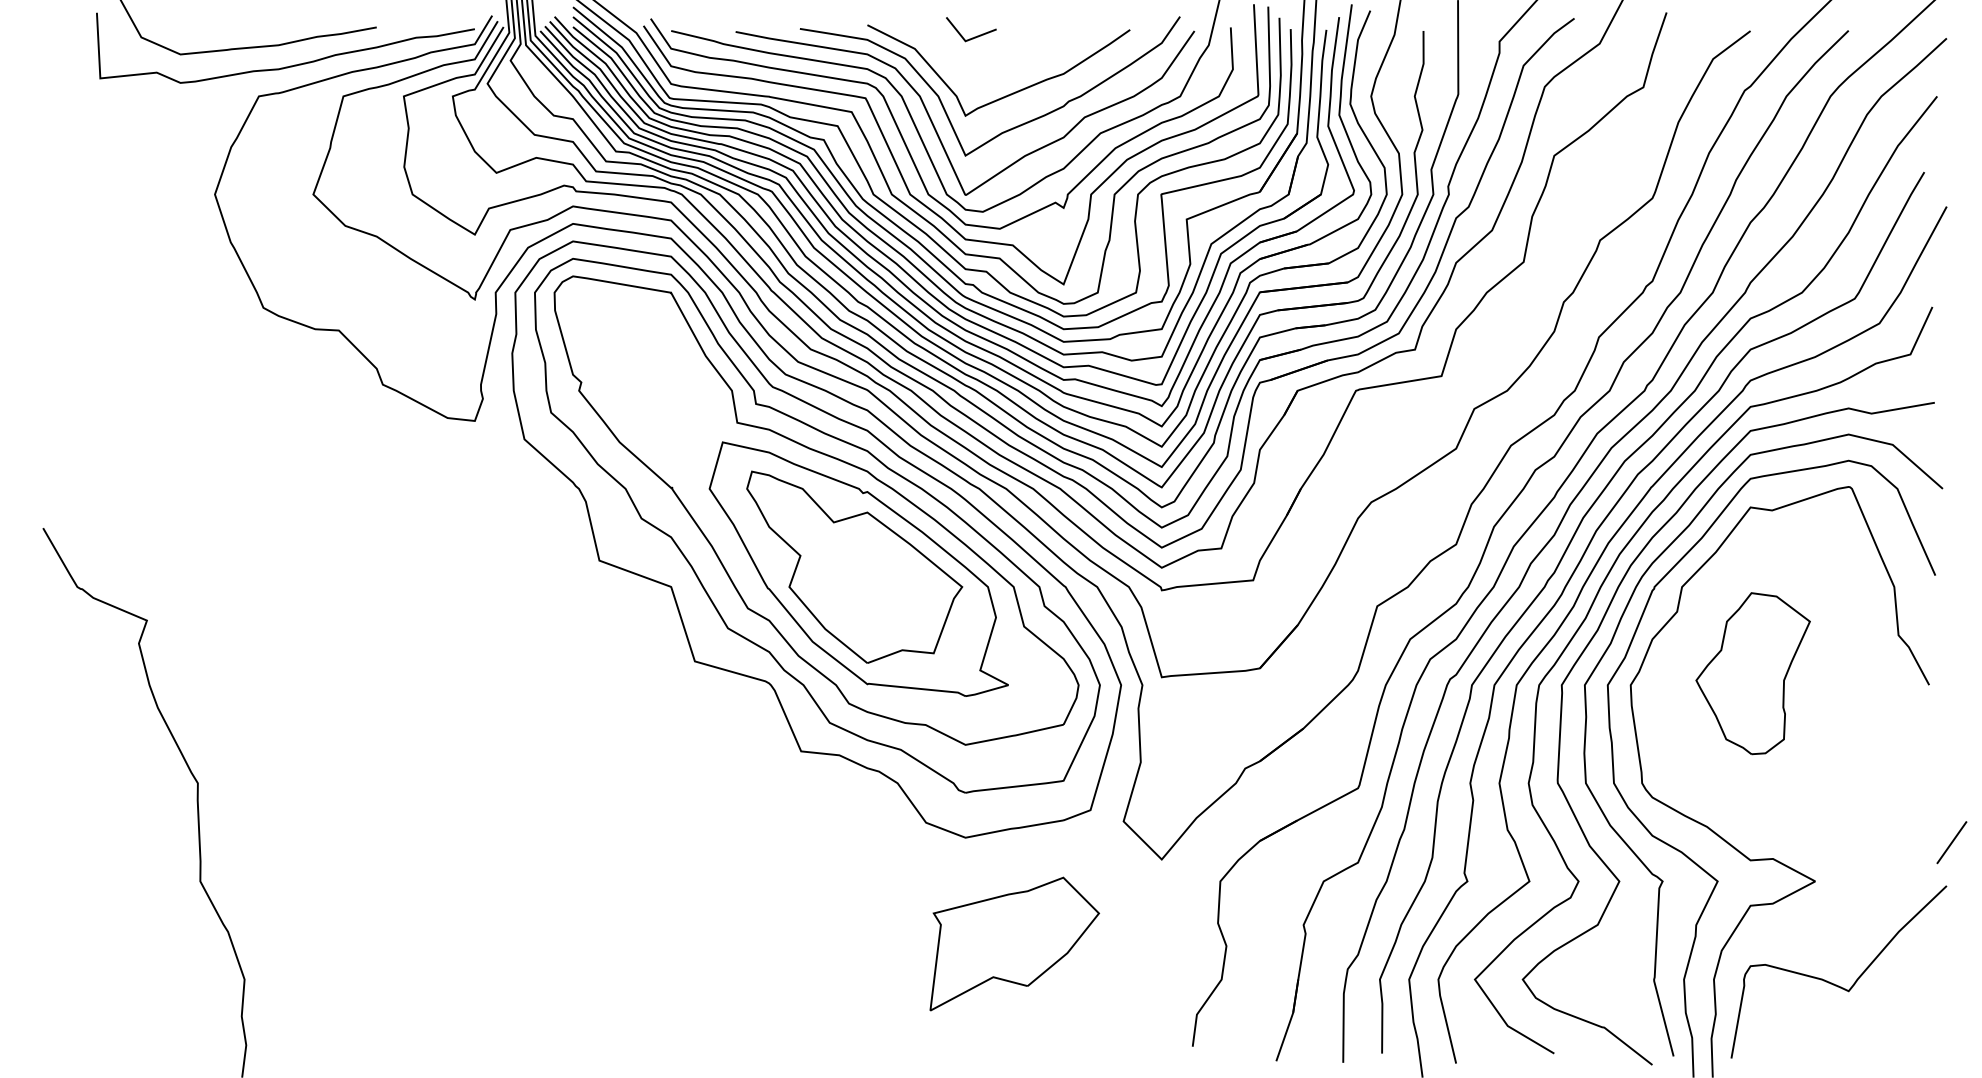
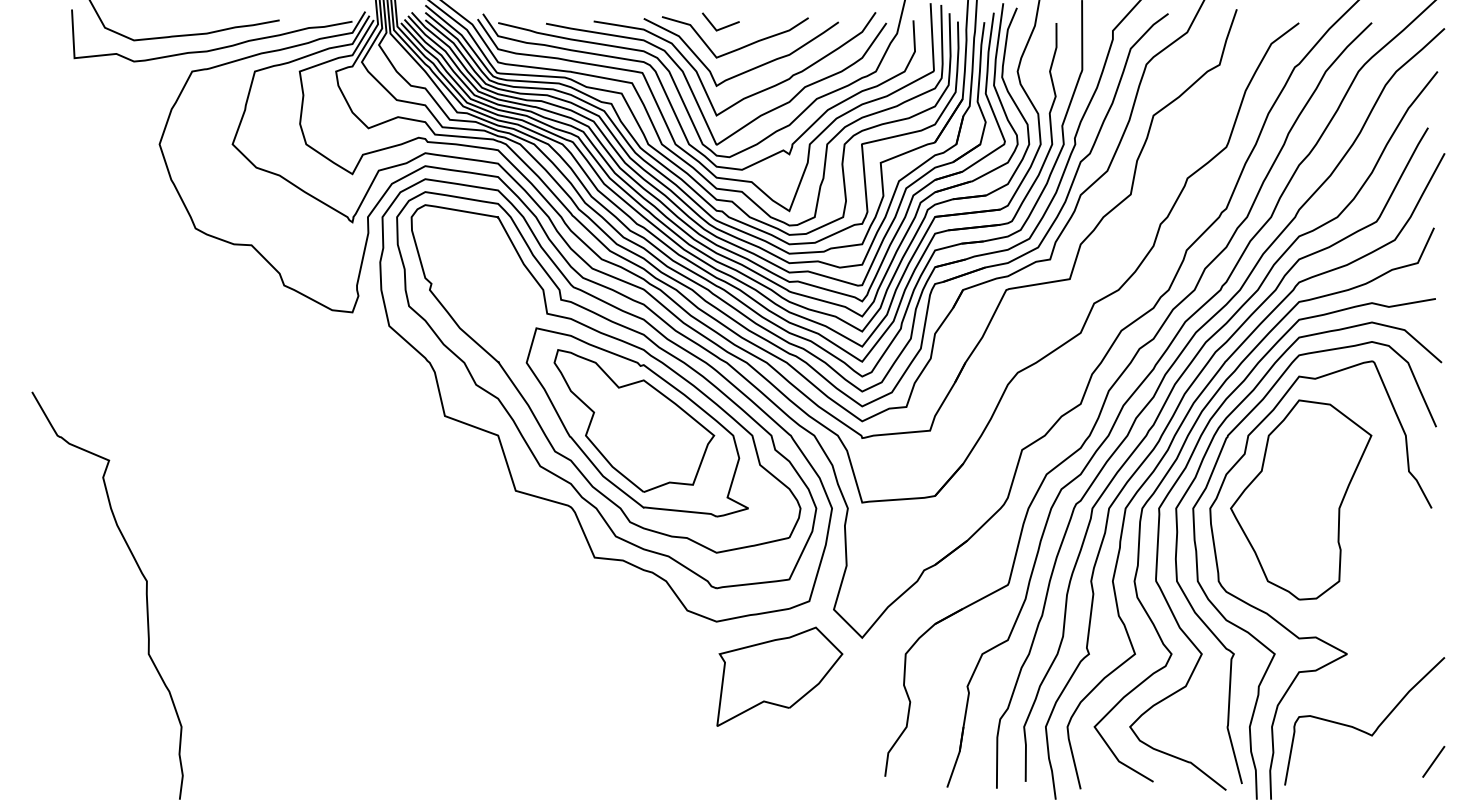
curve: (996, 64) -> (739, 47), added
part: (1752, 673) -> (1300, 499), size x1.67
line: (1951, 842) -> (1433, 761), moved
part: (1014, 943) -> (779, 676), moved

